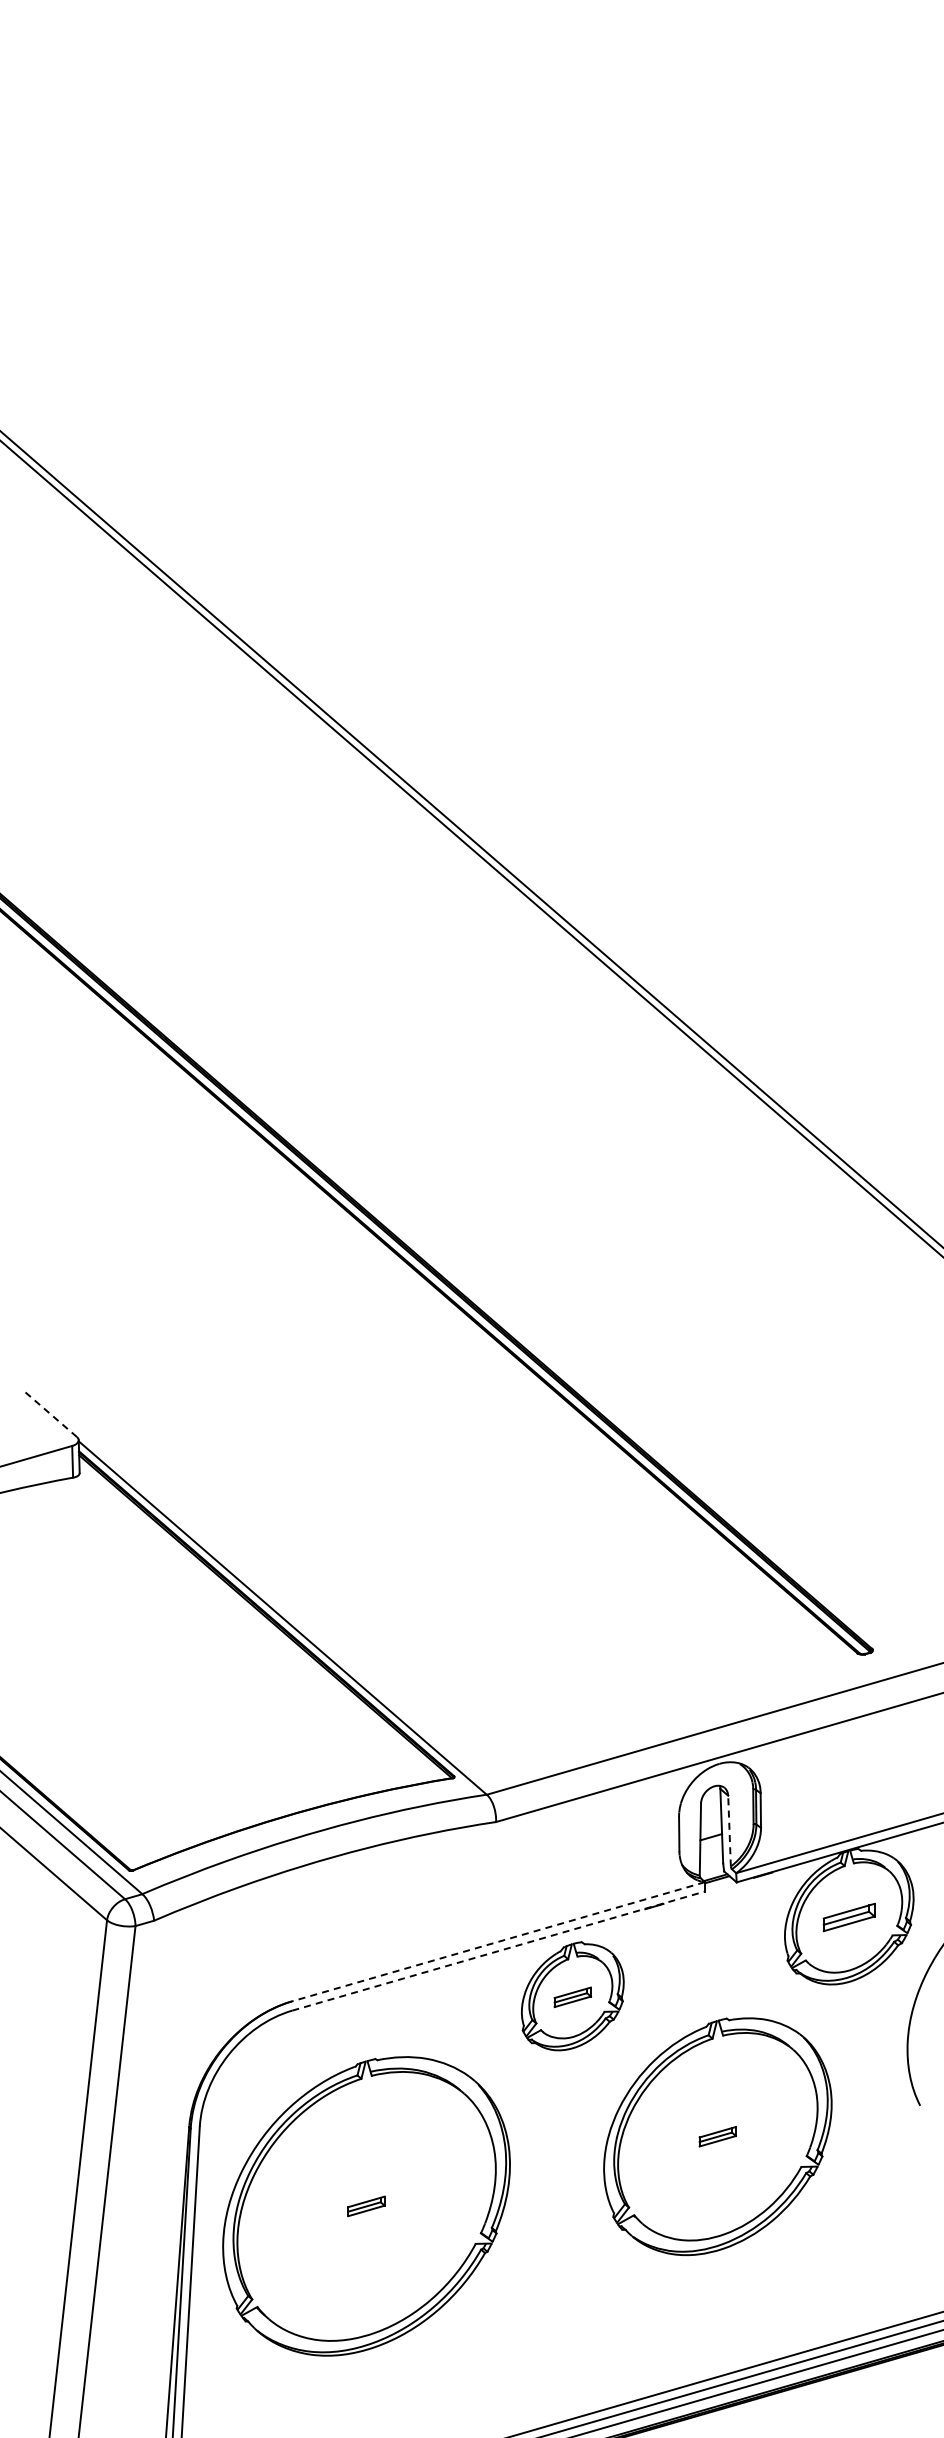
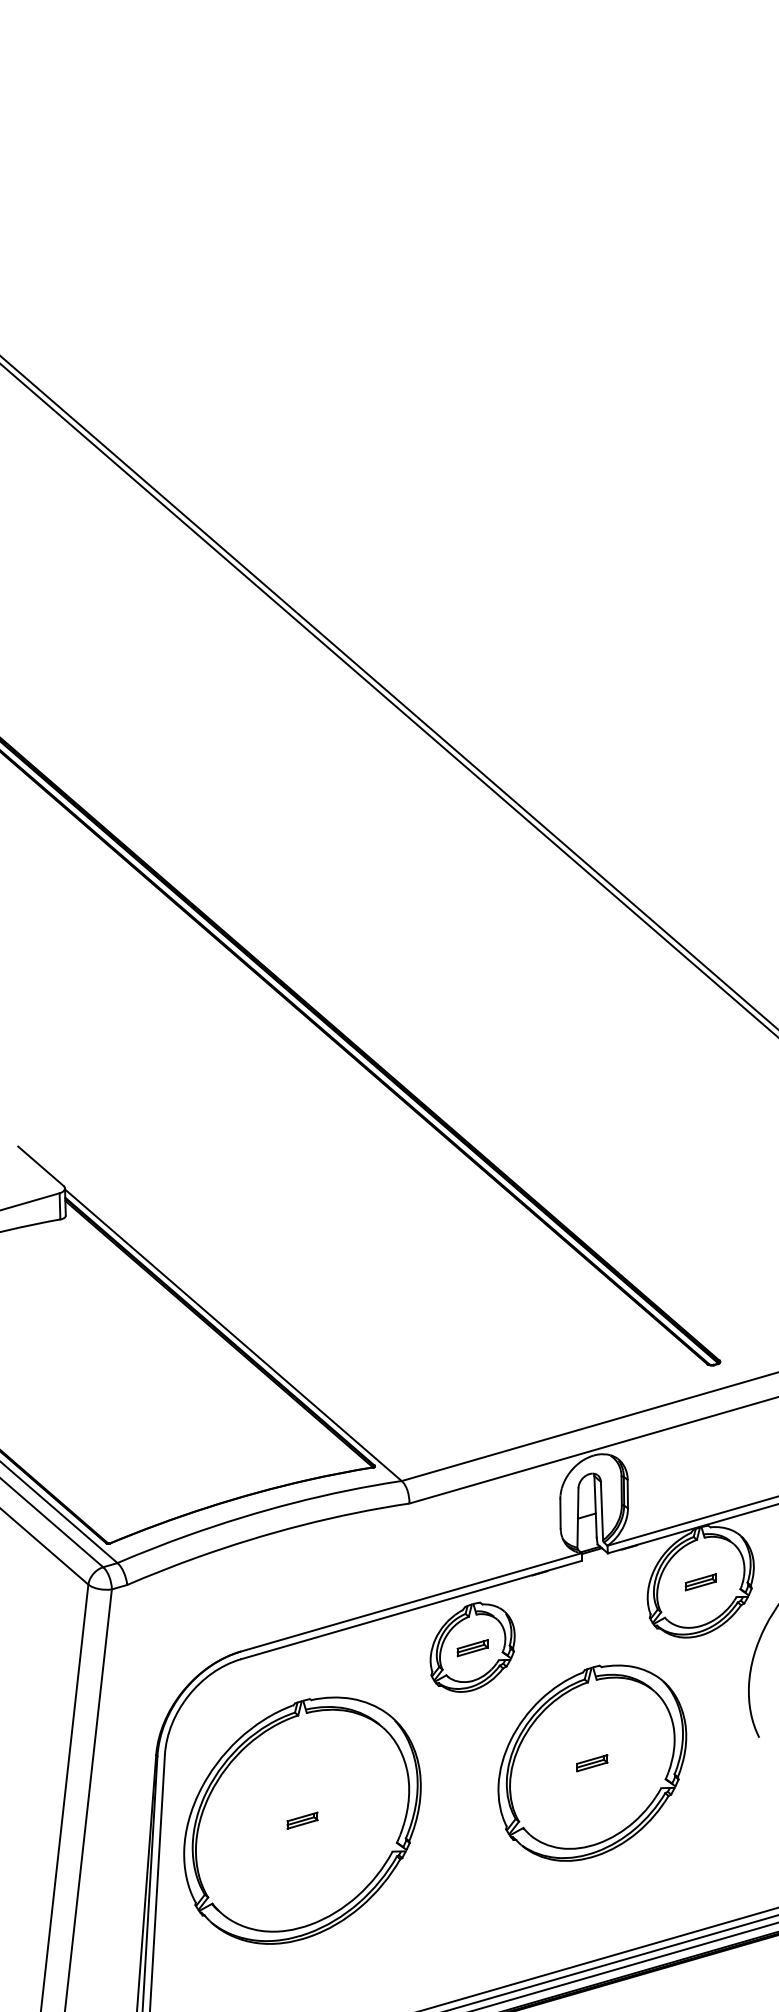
line: (49, 1412) -> (40, 1165), dashed -> solid
line: (729, 1830) -> (601, 1510), dashed -> solid
part: (849, 1917) -> (700, 1582), size x0.71
line: (498, 1941) -> (411, 1602), dashed -> solid
line: (498, 1951) -> (411, 1610), dashed -> solid

